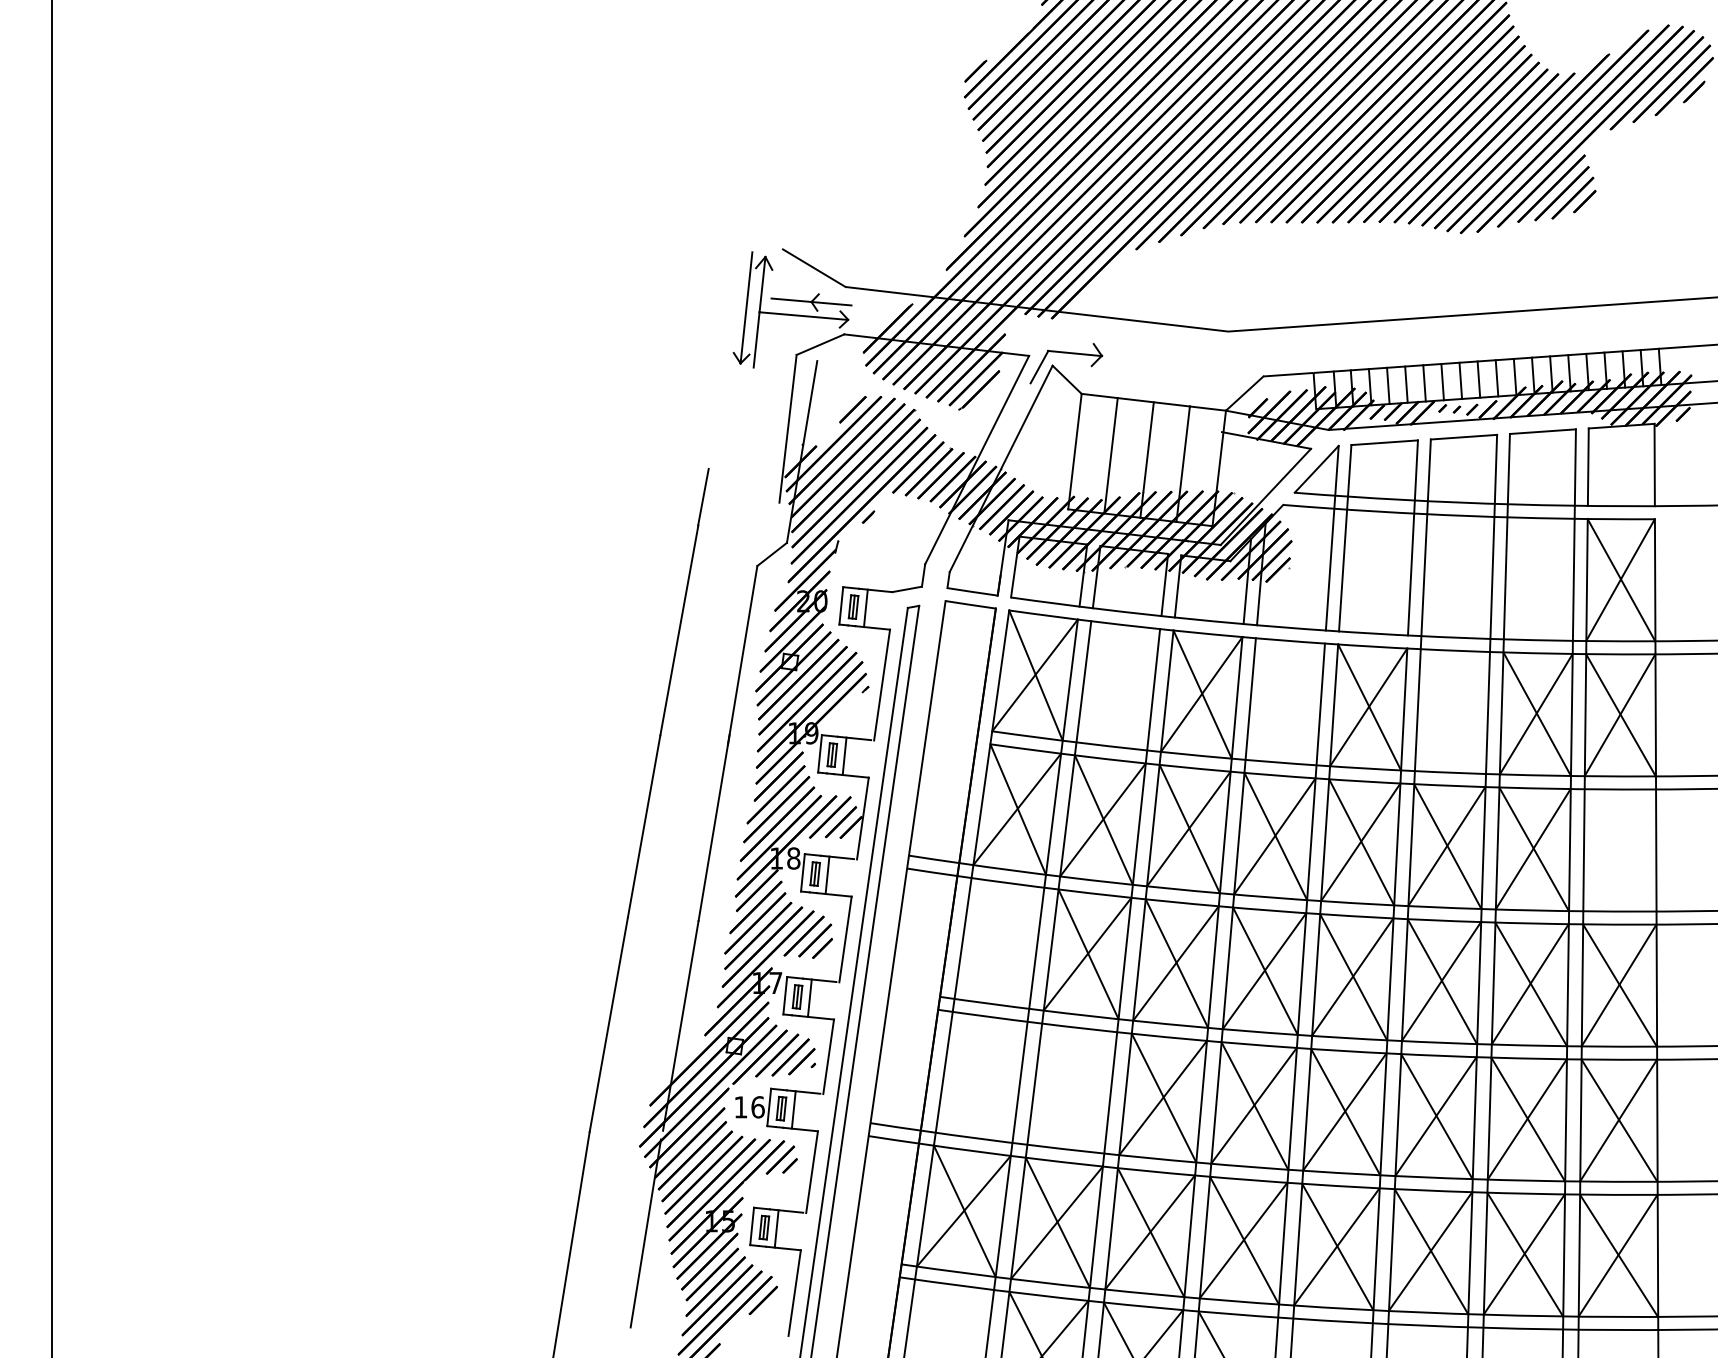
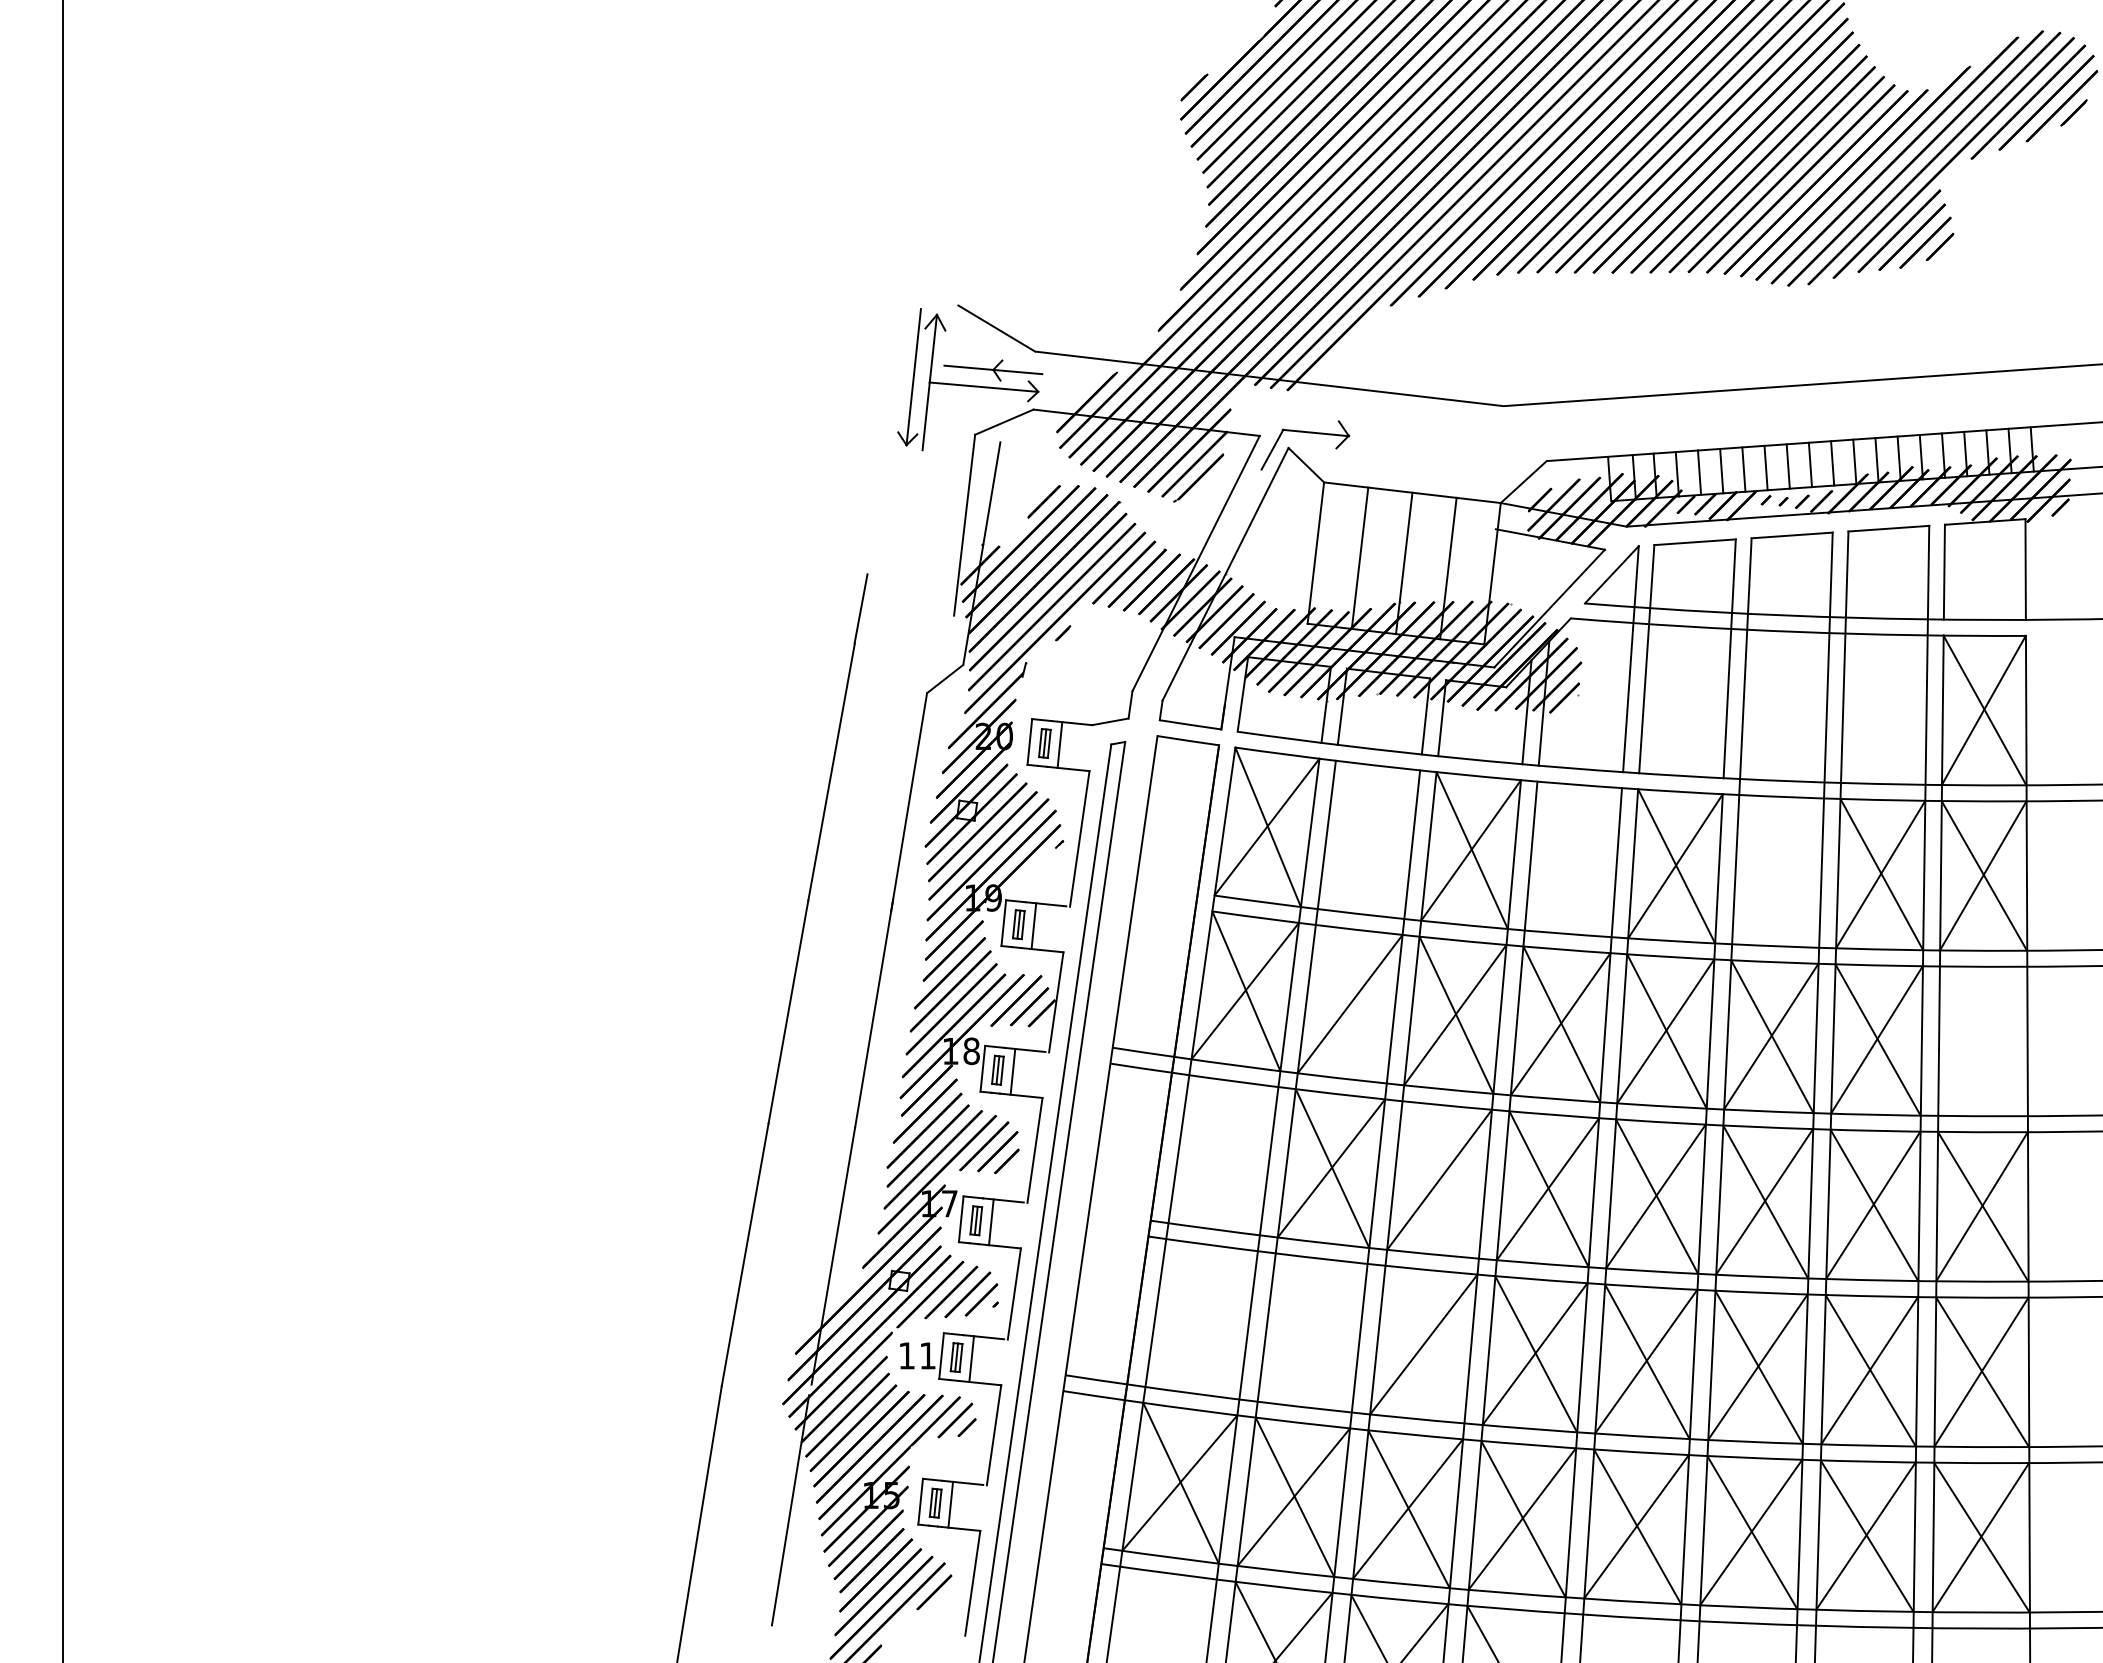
line: (1103, 820) -> (1350, 1004), removed
line: (1176, 963) -> (1440, 1179), removed
line: (1163, 1098) -> (1424, 1344), removed
text: (757, 1107) -> (927, 1355), 16 -> 11

